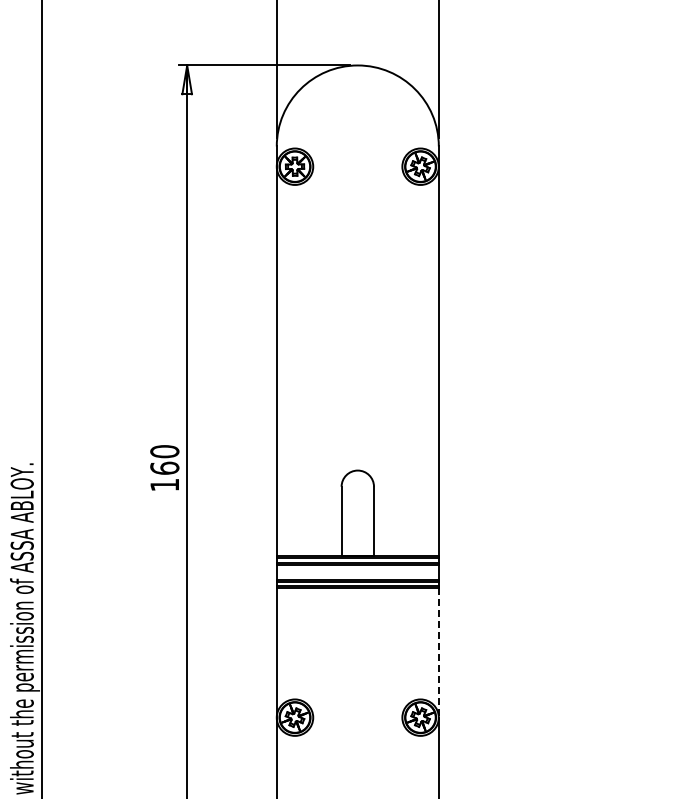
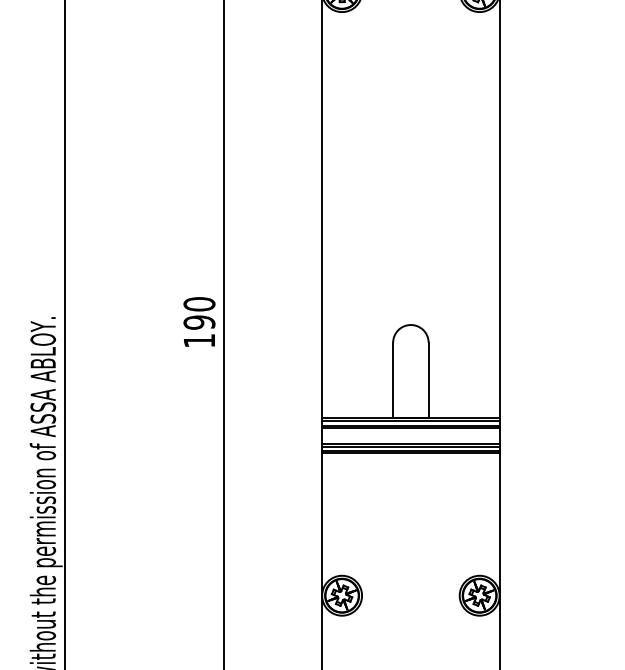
text: (164, 467) -> (199, 321), 160 -> 190
line: (438, 652) -> (499, 524), dashed -> solid

